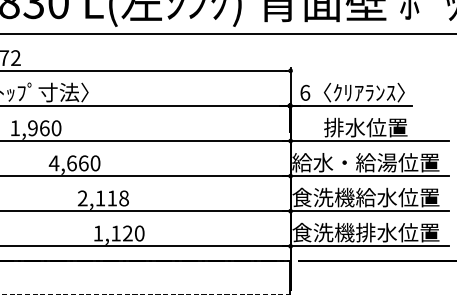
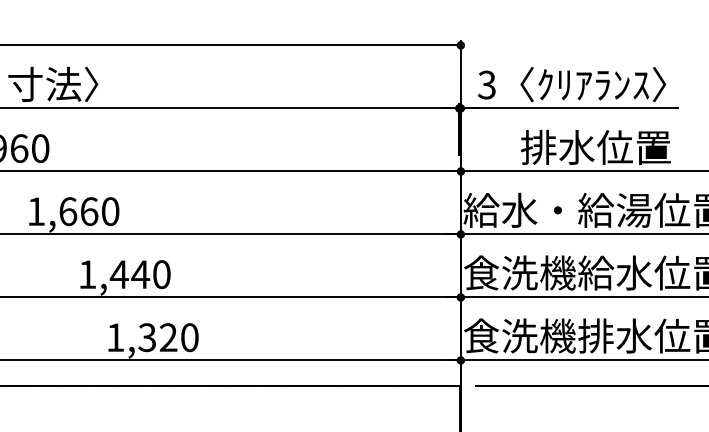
text: (305, 92) -> (487, 84), 6 -> 3
text: (53, 163) -> (35, 211), 4,660 -> 1,660
text: (102, 198) -> (123, 274), 2,118 -> 1,440
text: (115, 233) -> (146, 337), 1,120 -> 1,320

